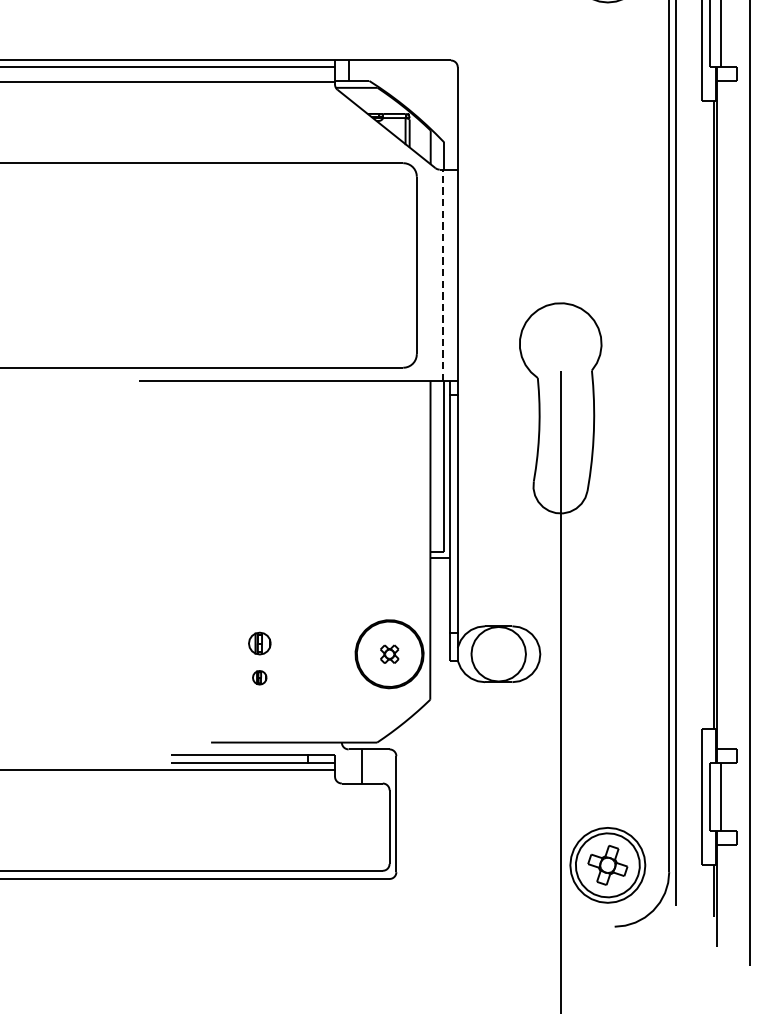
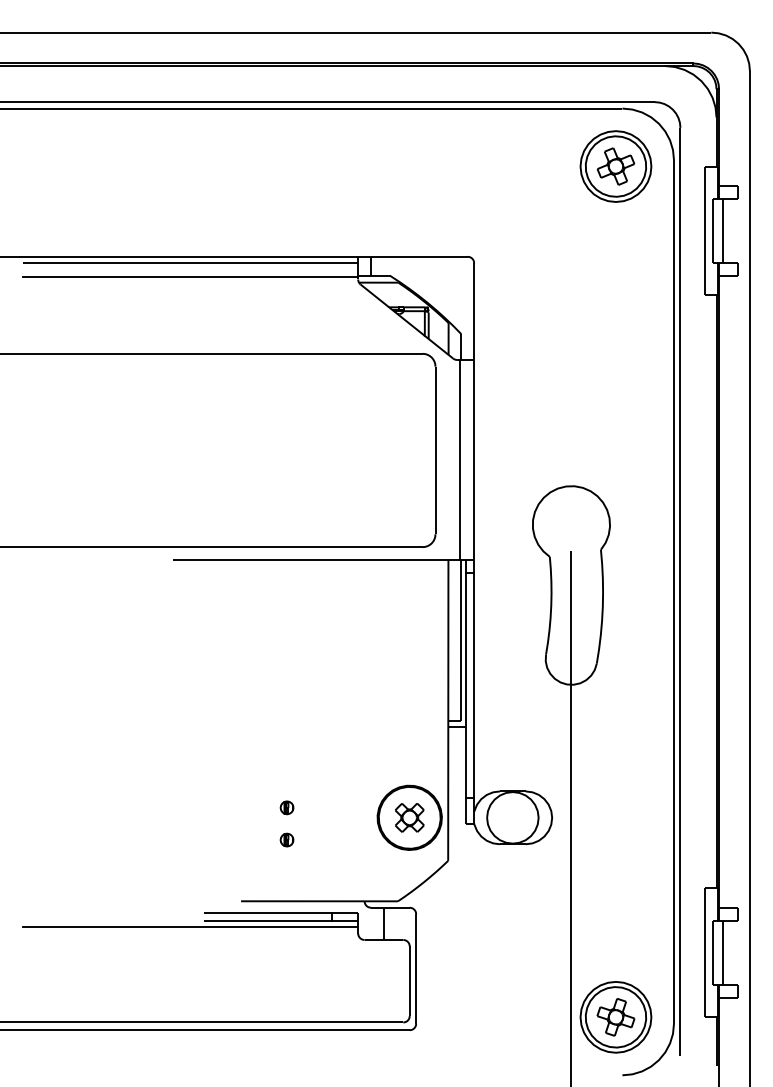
line: (443, 275) -> (460, 459), dashed -> solid
part: (259, 643) -> (286, 807), size x0.62
part: (389, 653) -> (409, 817), size x1.67

